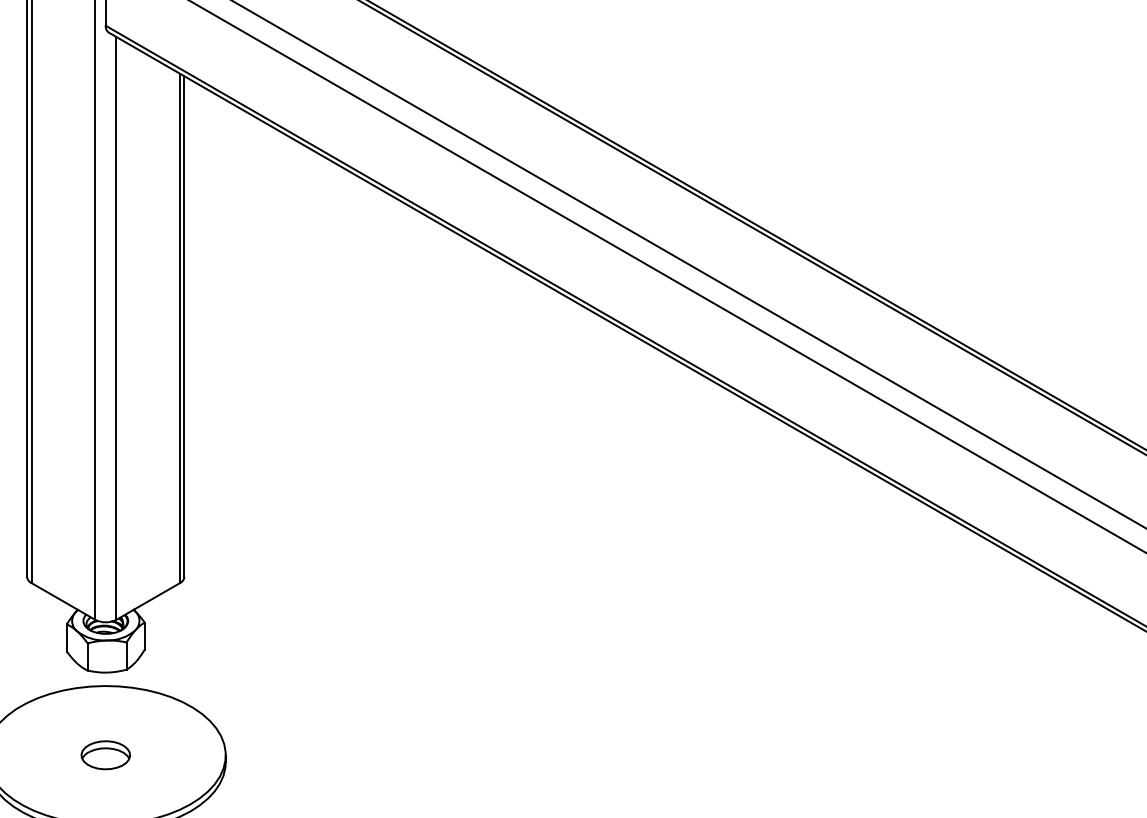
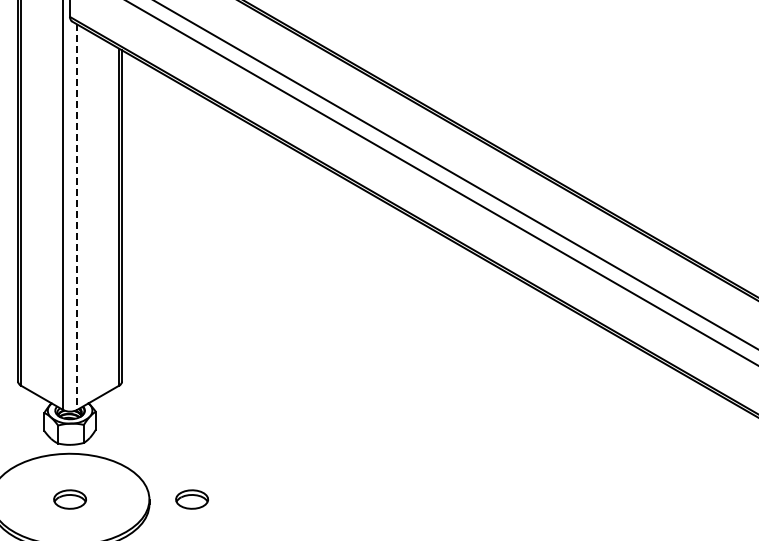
line: (116, 328) -> (77, 217), solid -> dashed
part: (289, 755) -> (191, 499), added

